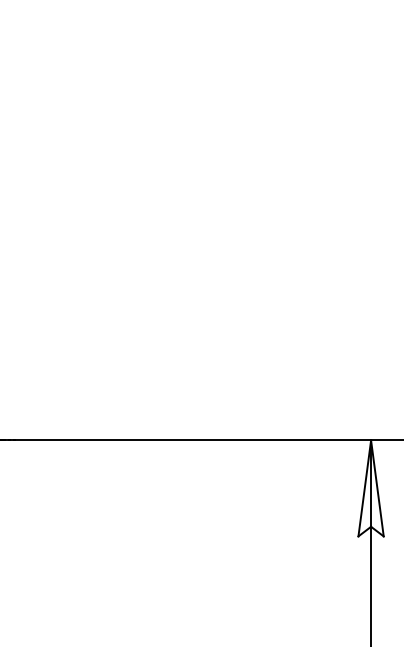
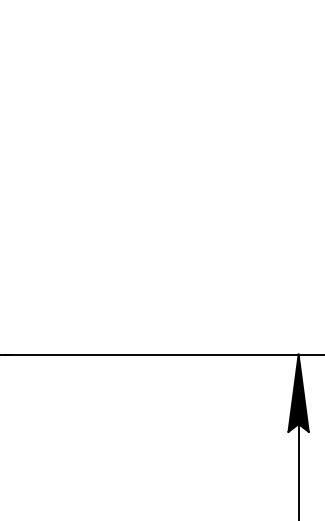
fill: (370, 487) -> (298, 392), added

